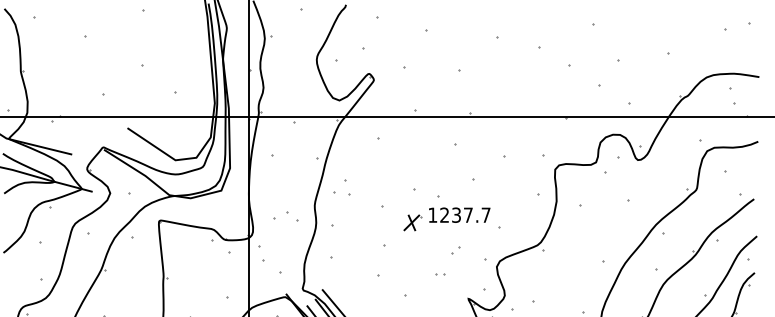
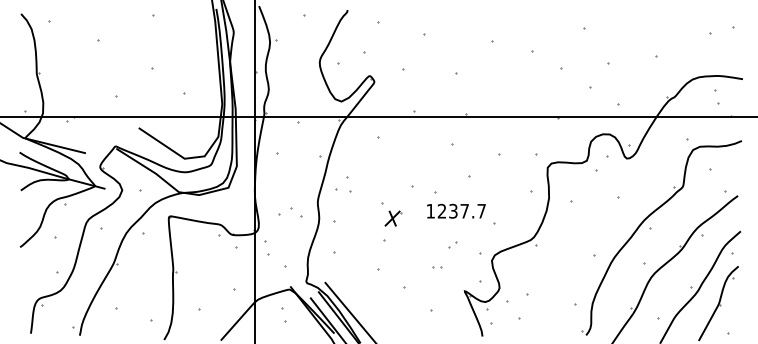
part: (412, 222) -> (393, 218), moved

